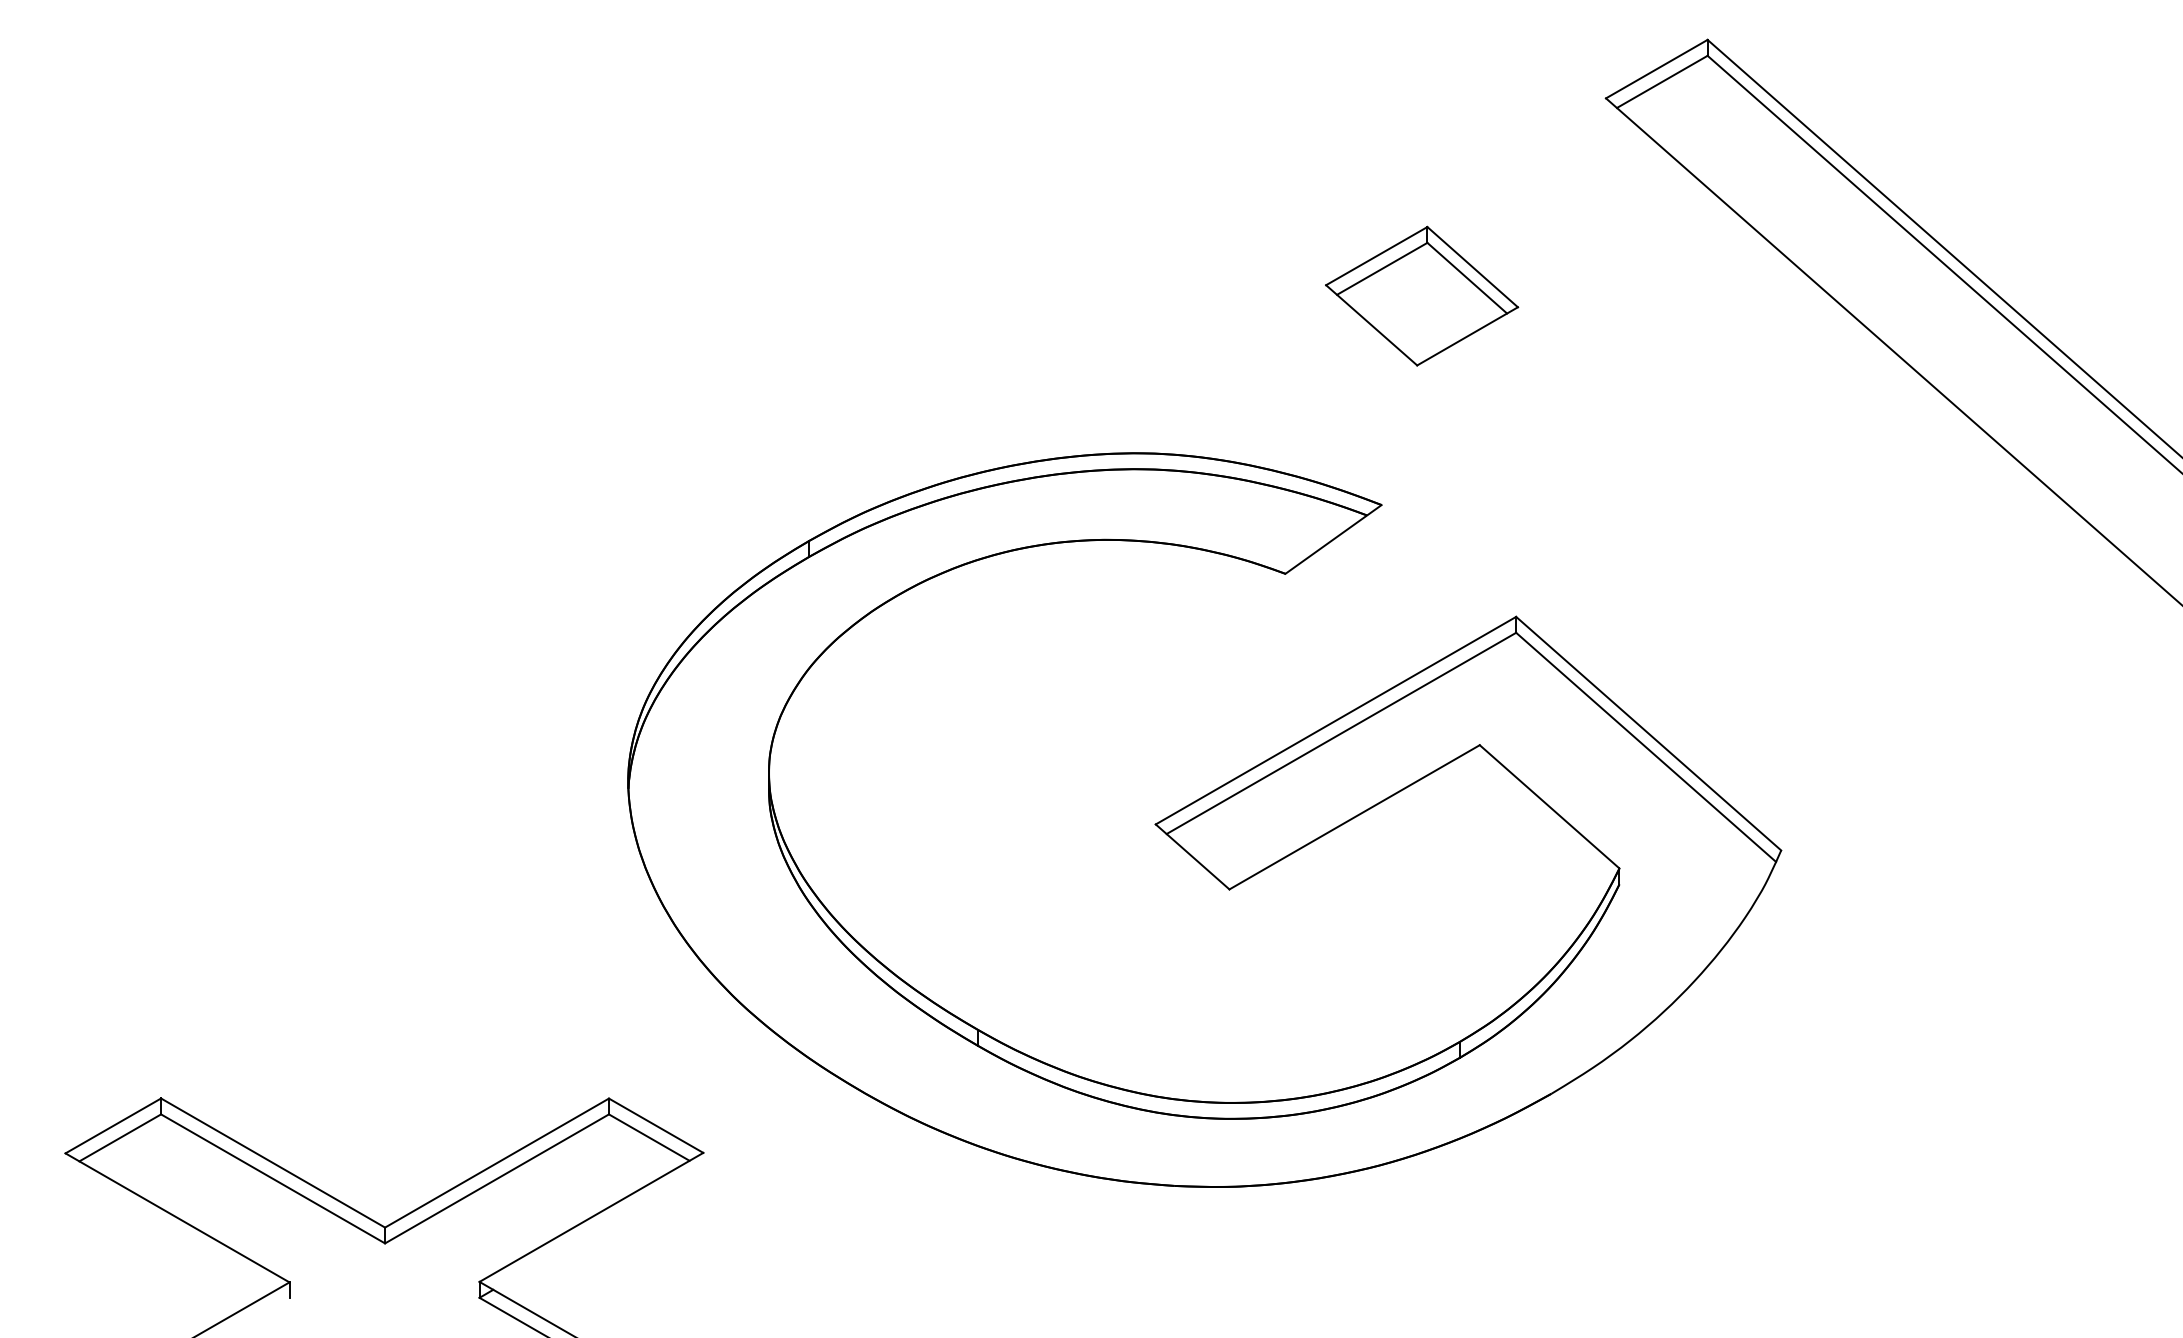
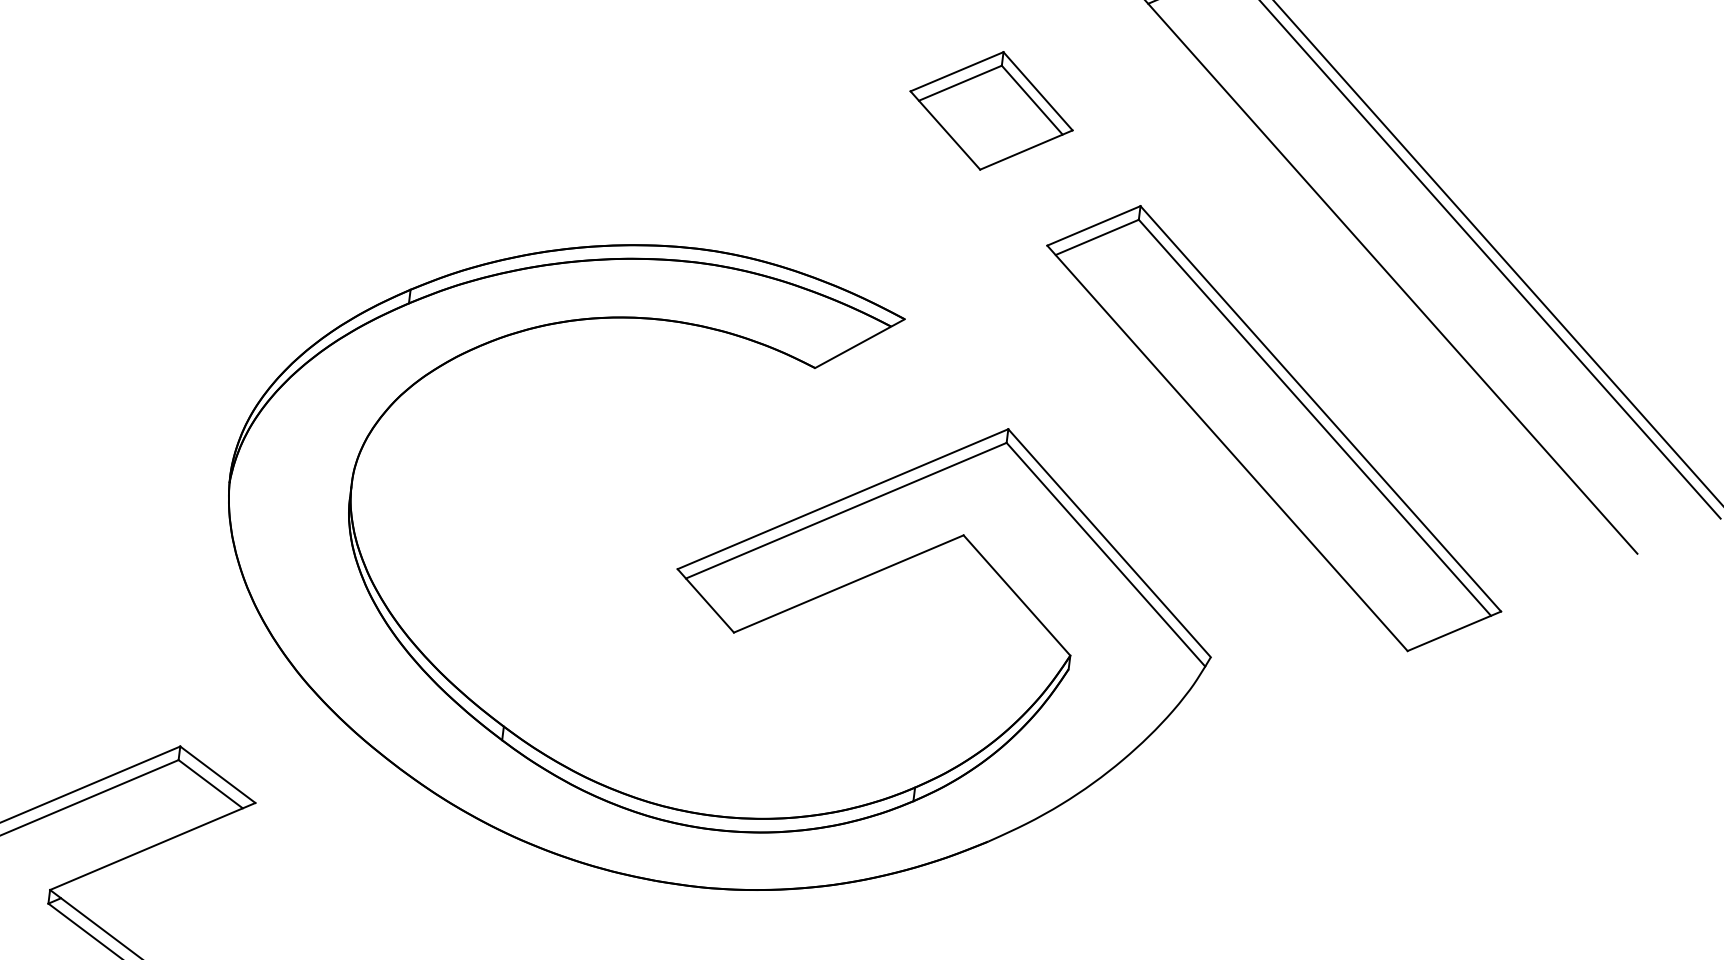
part: (1422, 295) -> (992, 110), moved
part: (1821, 578) -> (1273, 428), added

